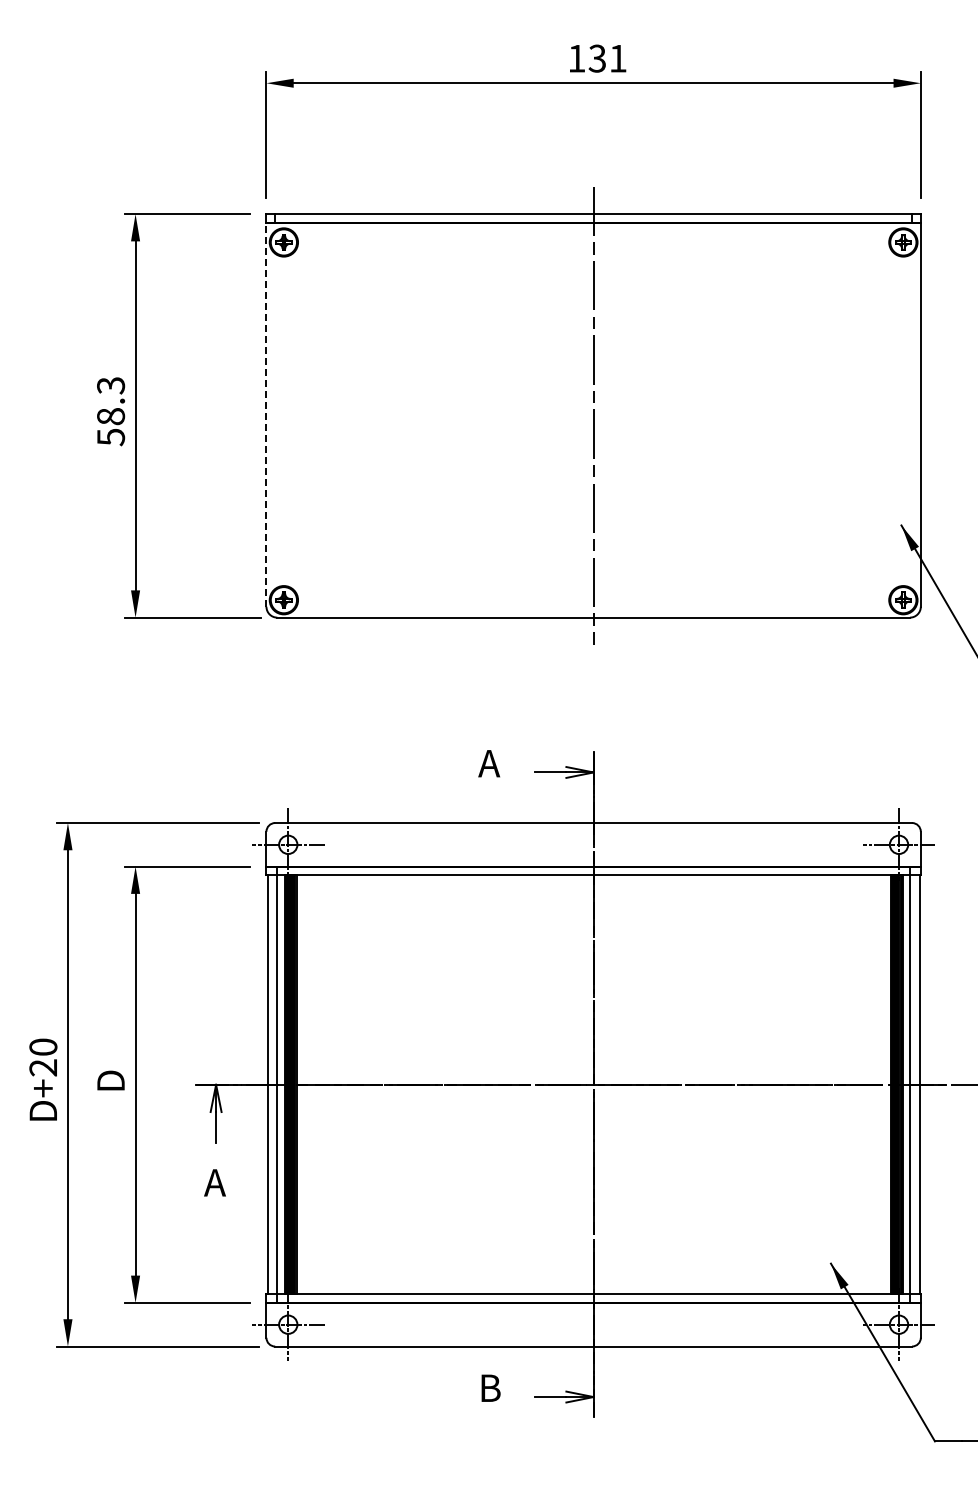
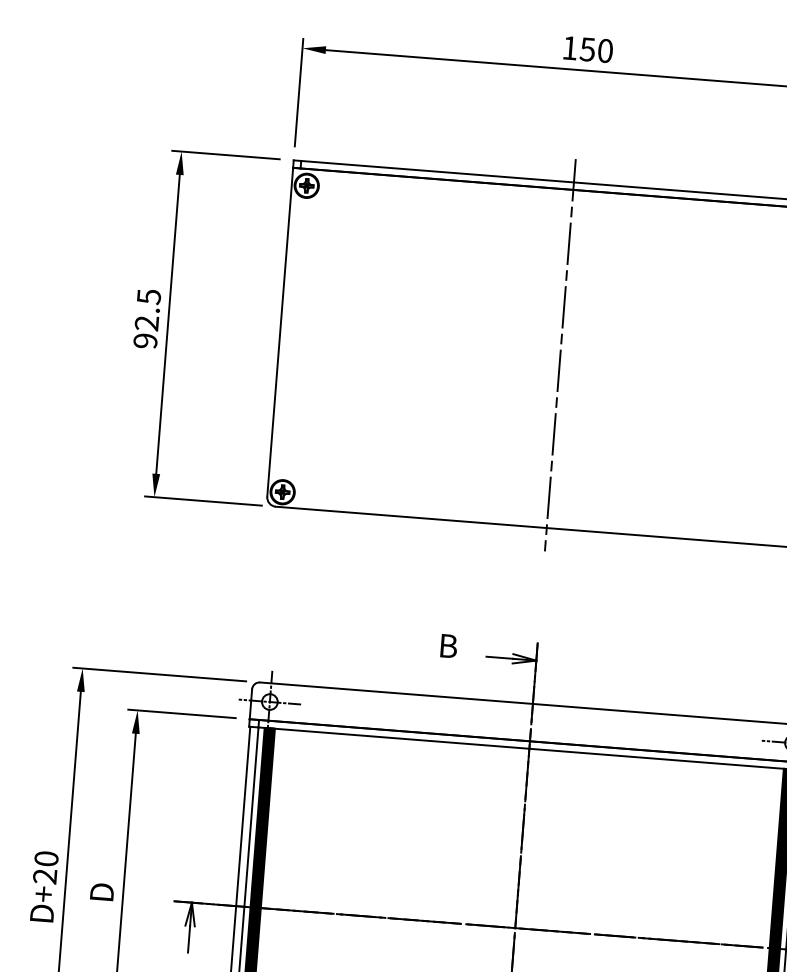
text: (607, 58) -> (596, 50), 131 -> 150
text: (111, 411) -> (147, 318), 58.3 -> 92.5
line: (266, 414) -> (280, 332), dashed -> solid
text: (489, 763) -> (447, 645), A -> B

